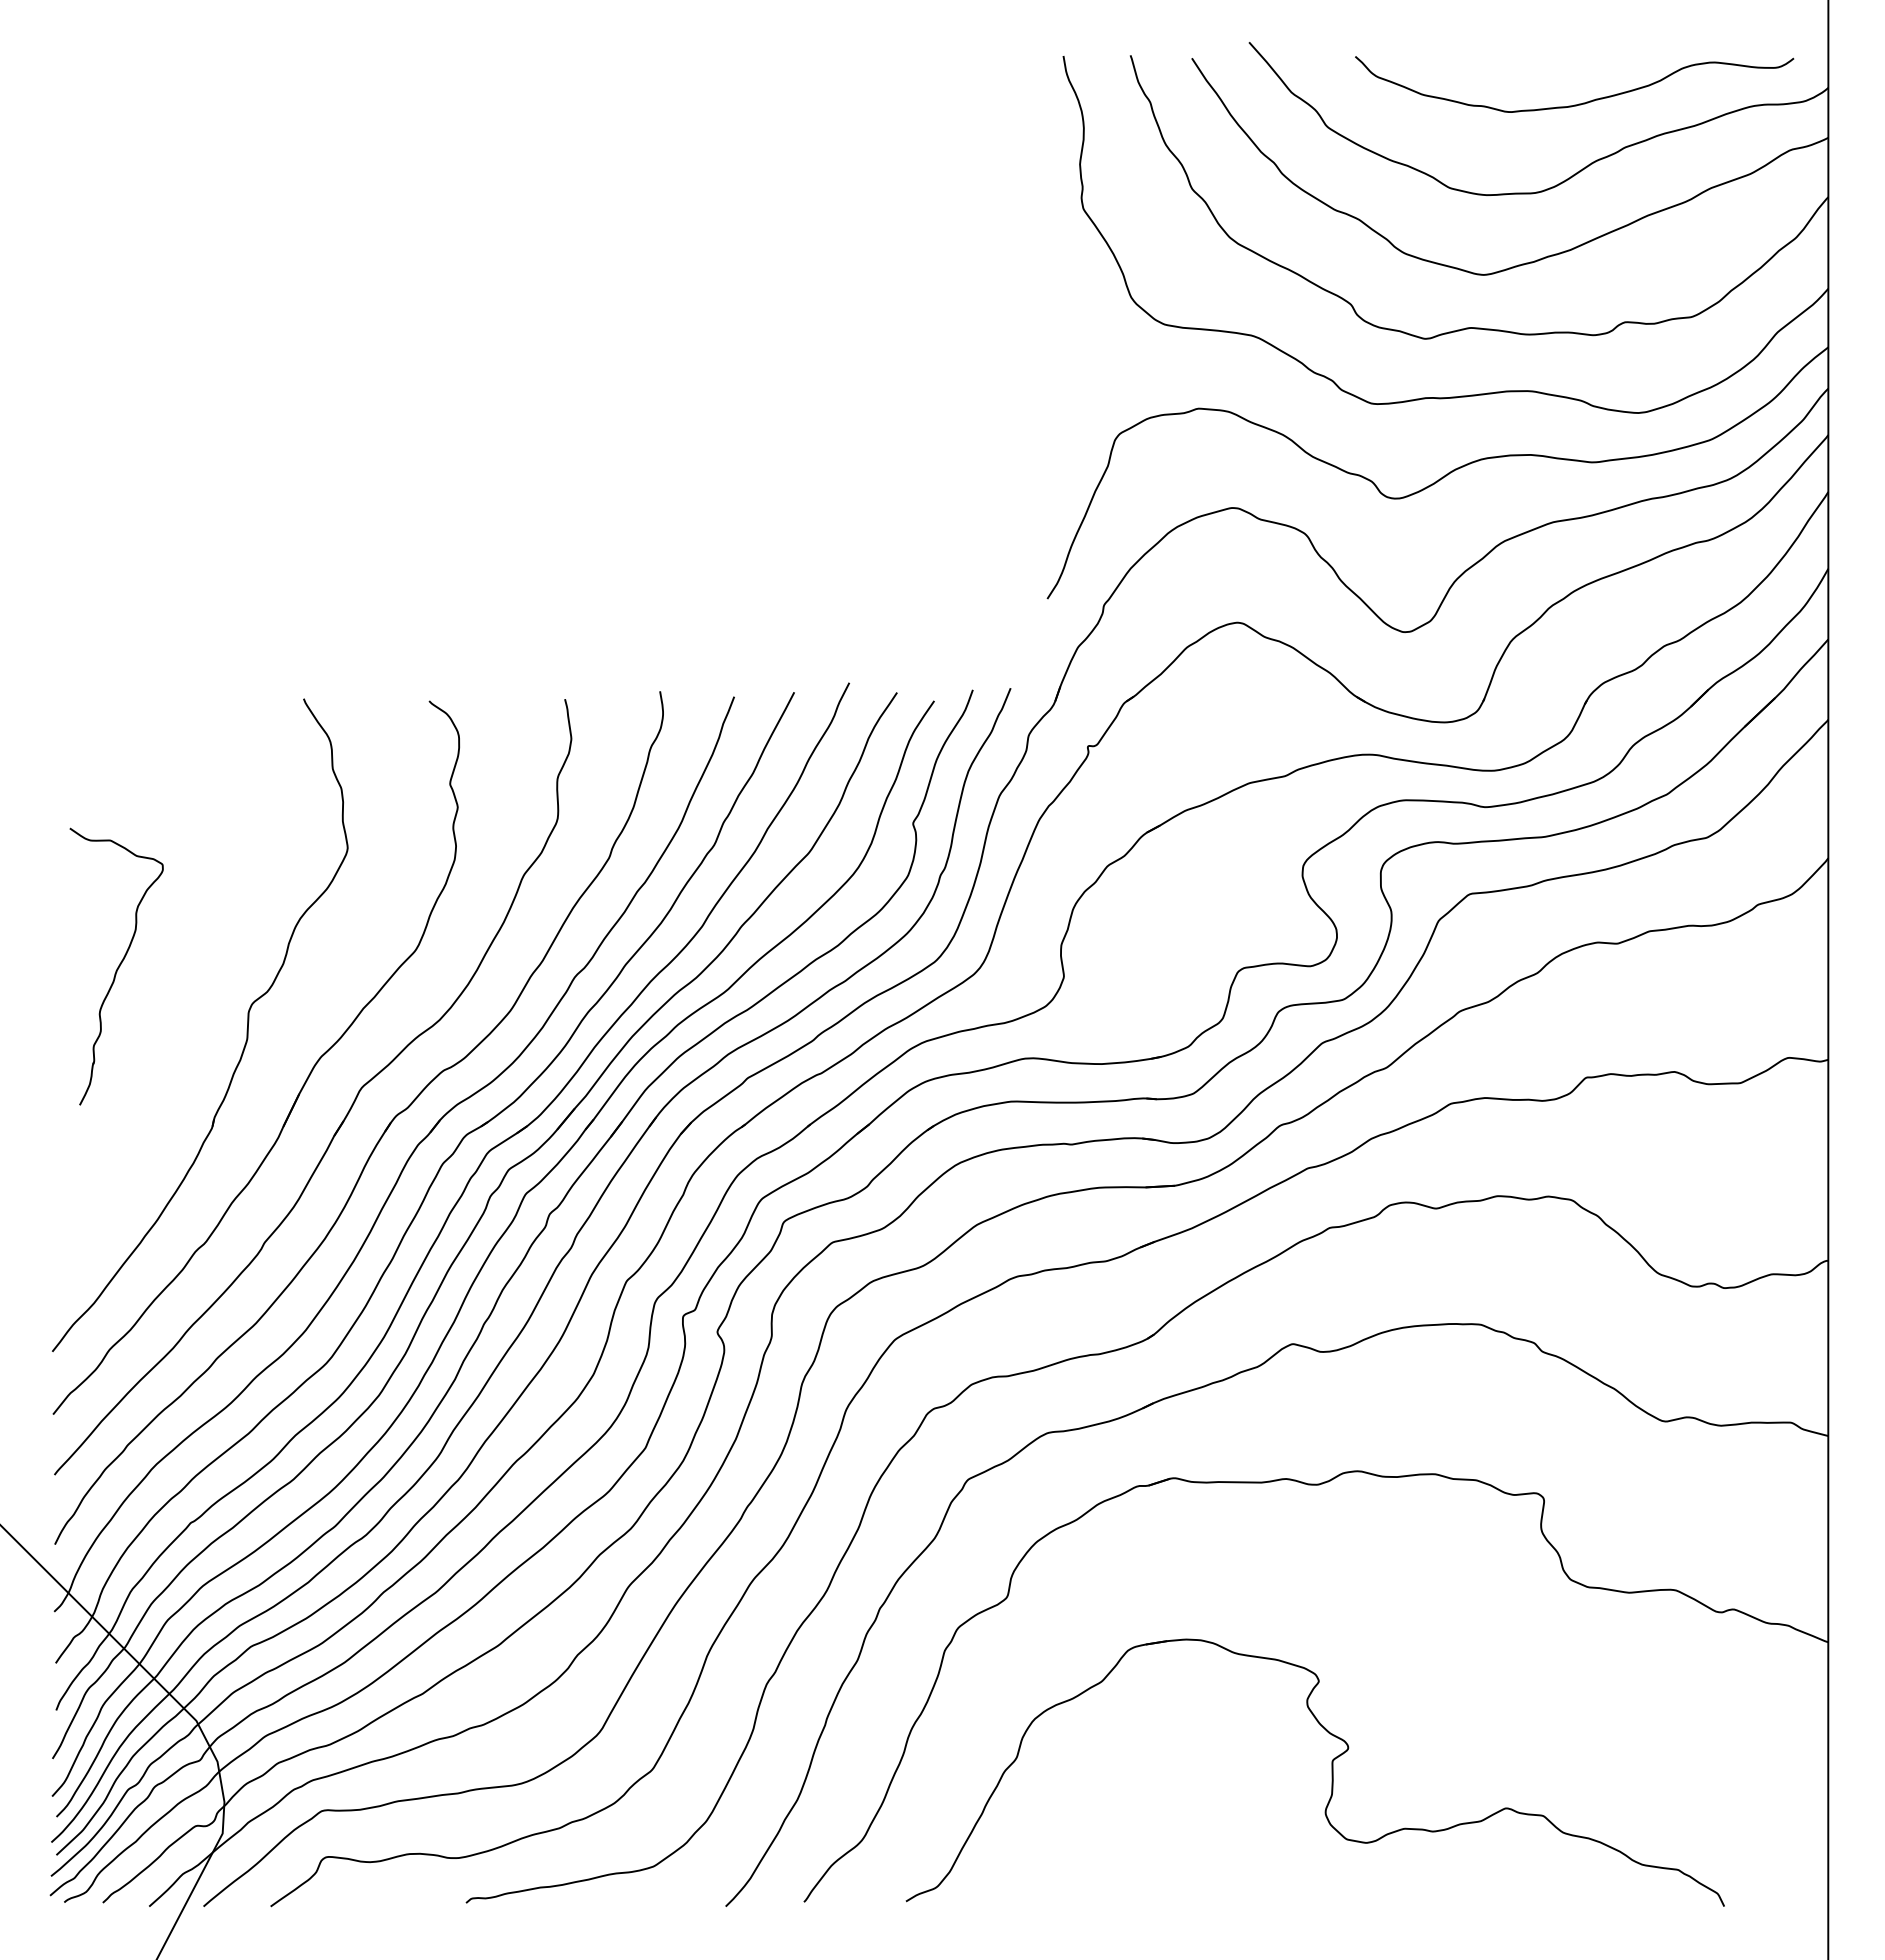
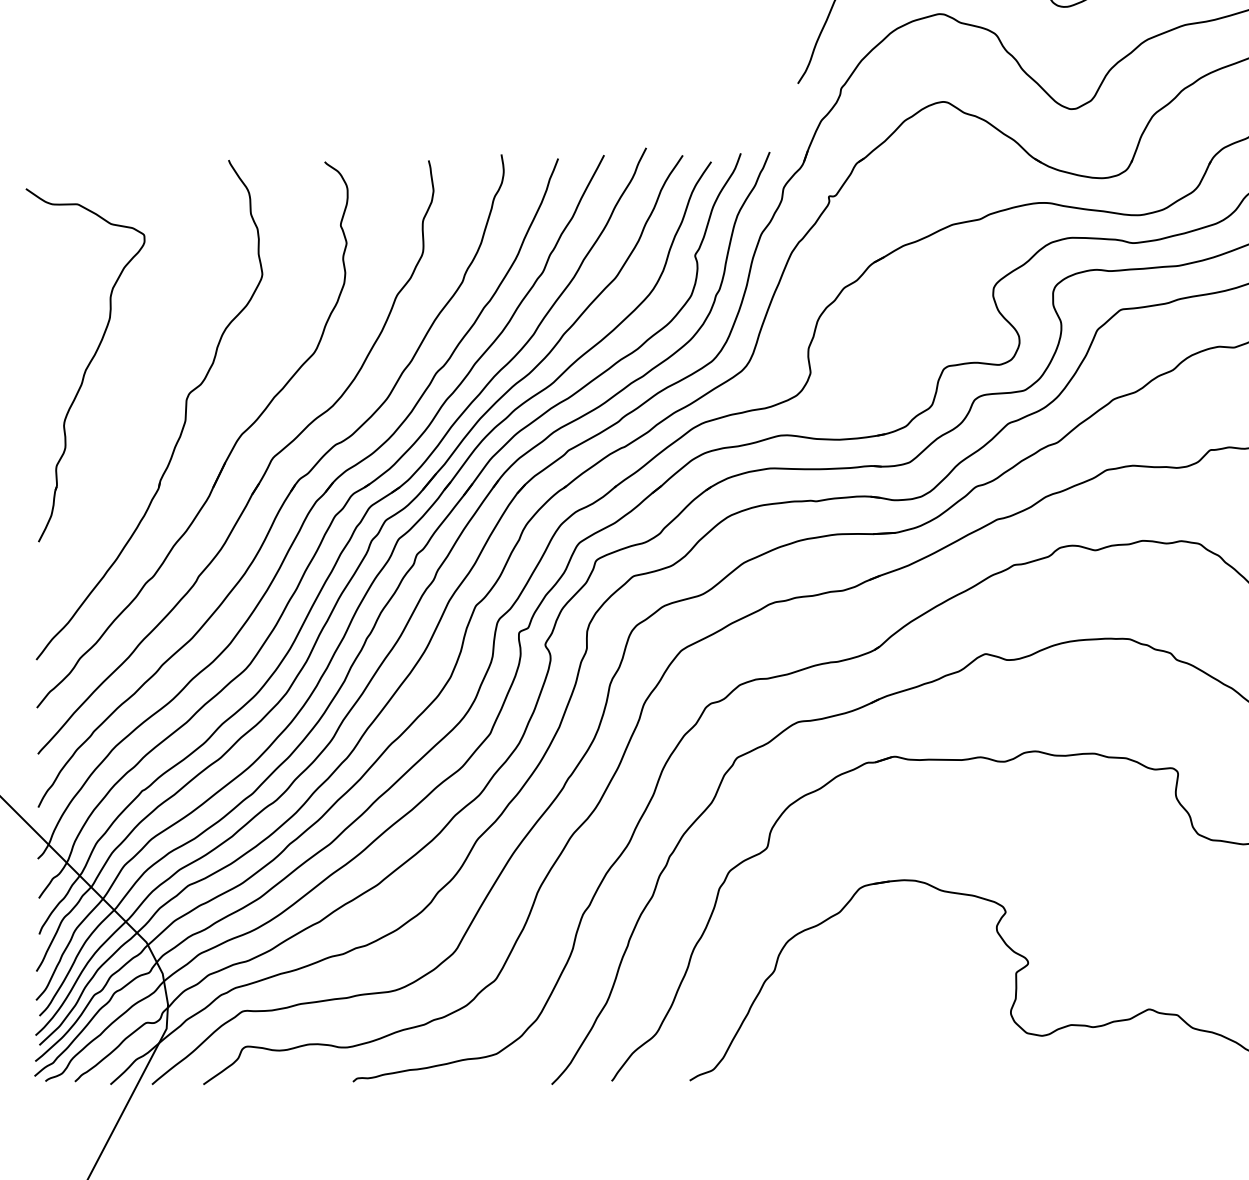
part: (116, 966) -> (85, 365), size x1.67

